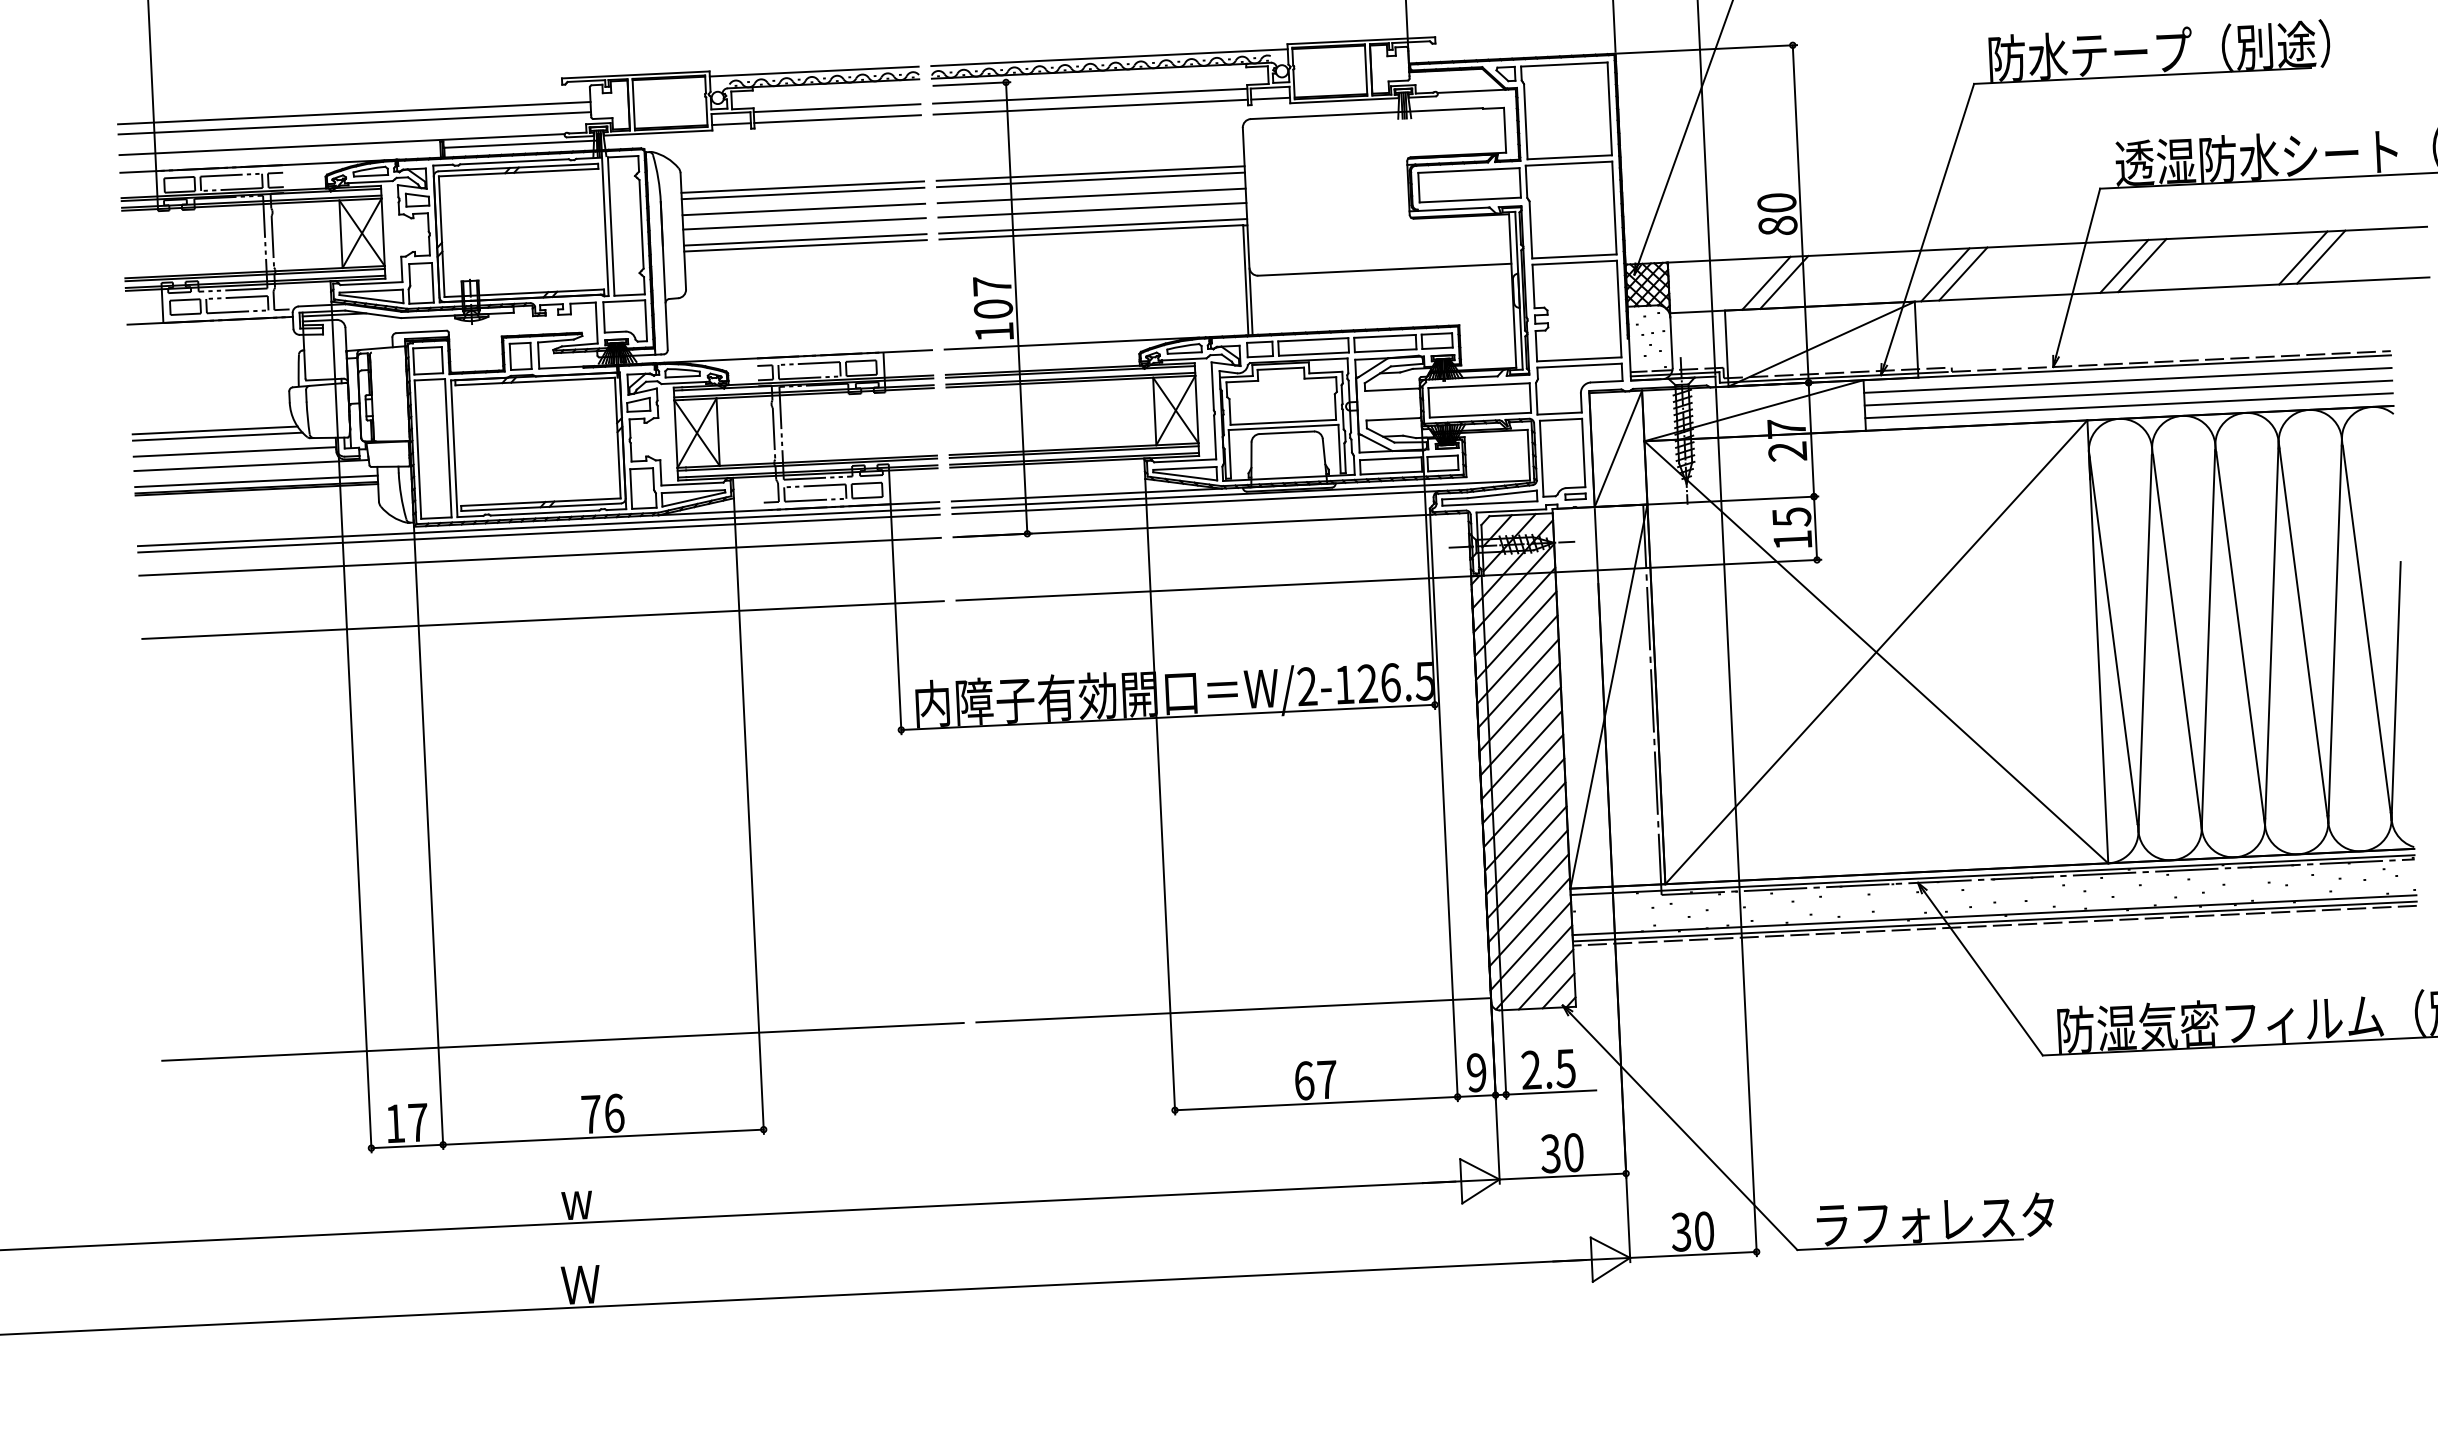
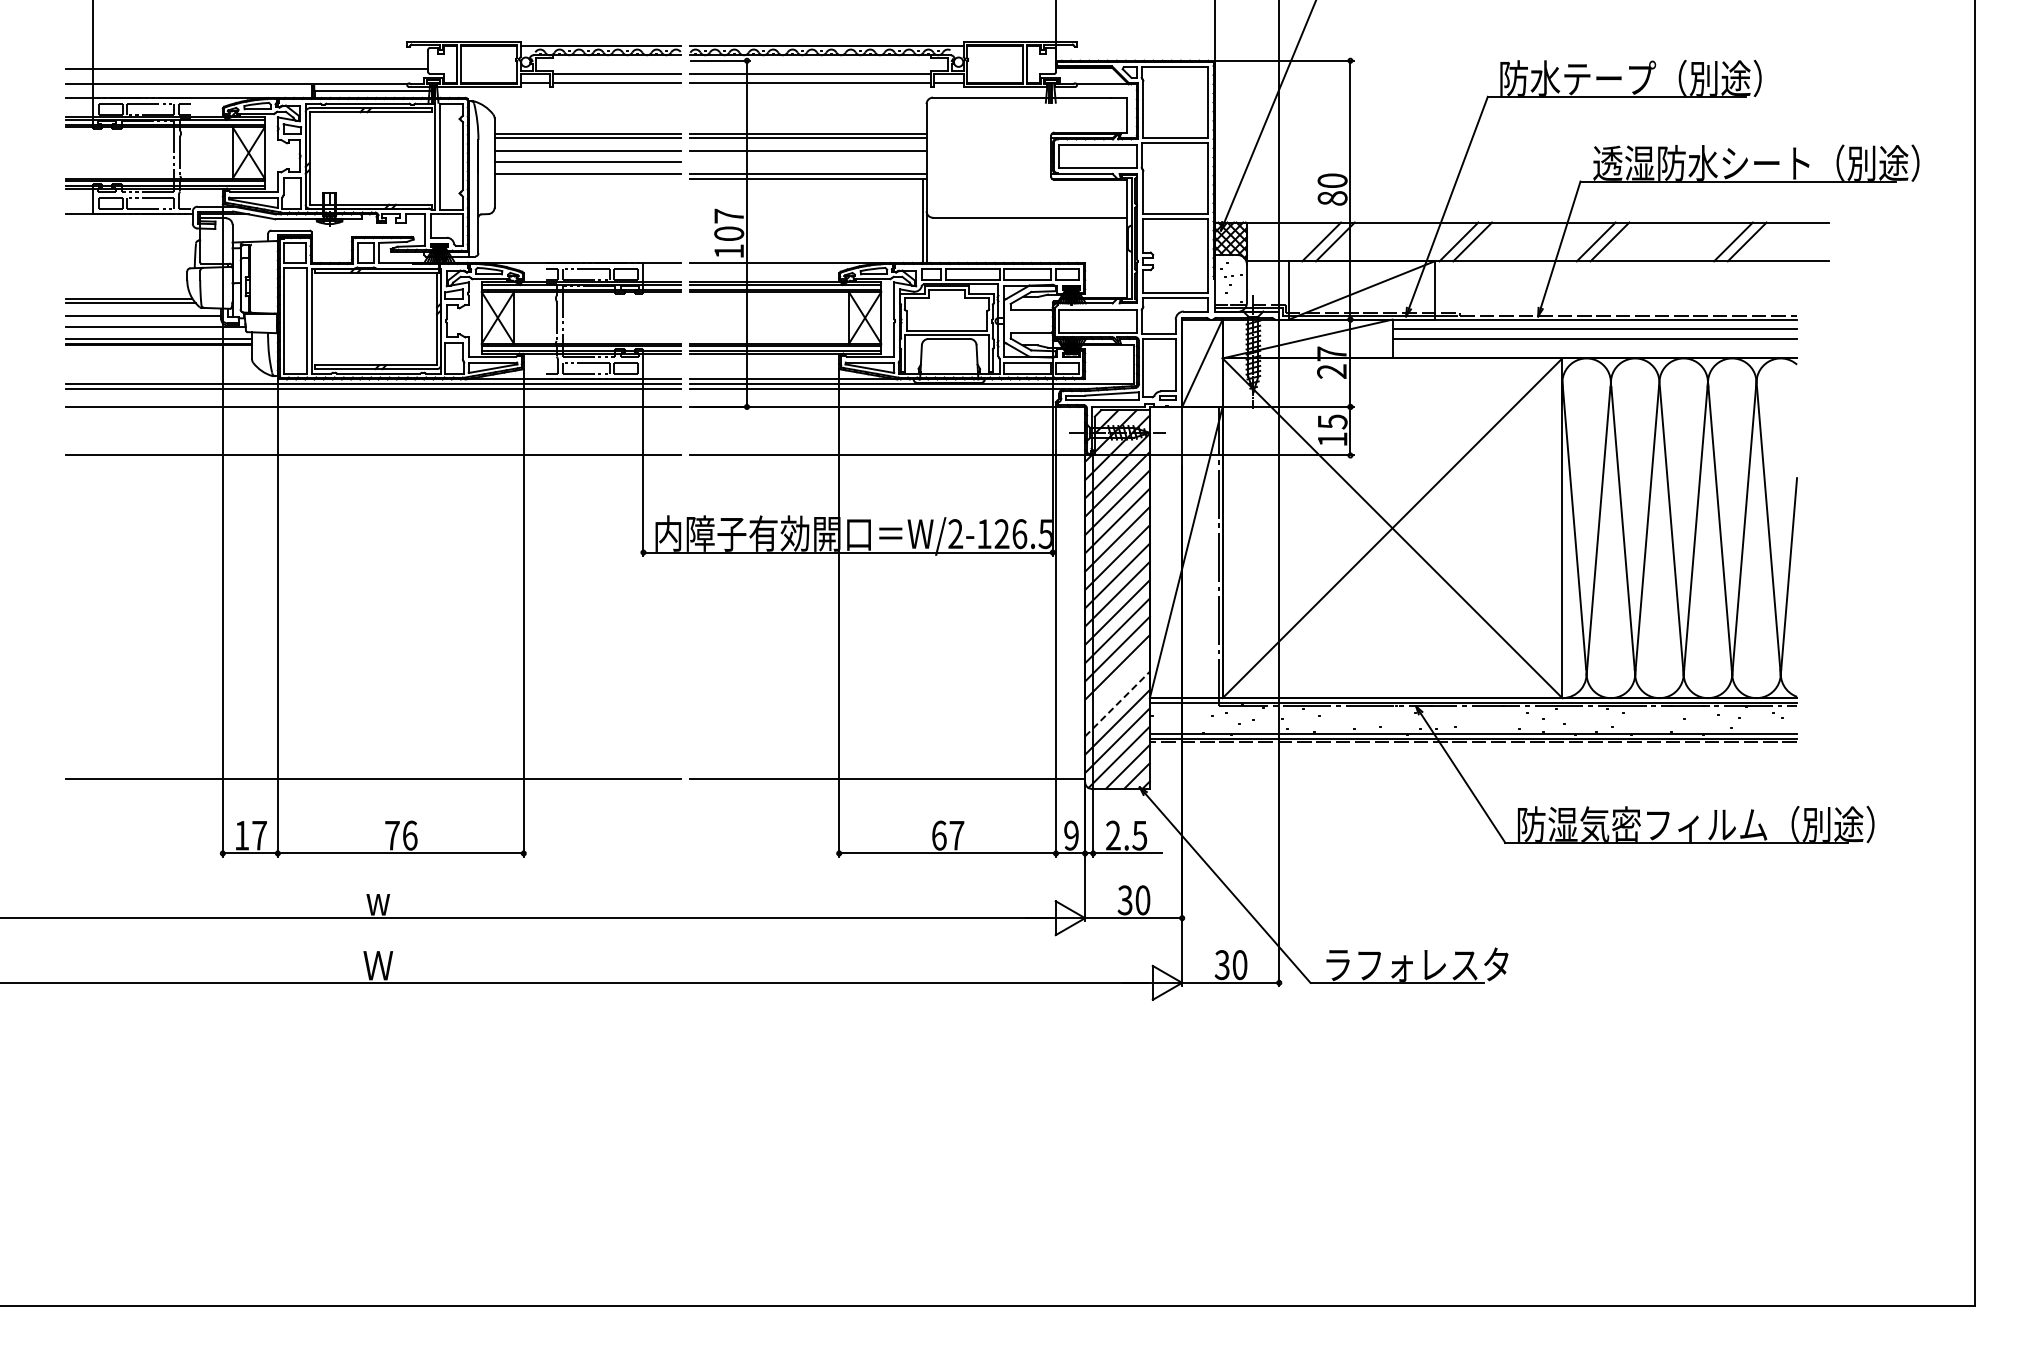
line: (353, 112) -> (246, 60), removed
line: (1092, 209) -> (808, 161), removed
line: (805, 245) -> (587, 178), removed
line: (2128, 405) -> (1594, 348), removed
line: (1527, 874) -> (1117, 685), removed
line: (1528, 898) -> (1117, 704), solid -> dashed

